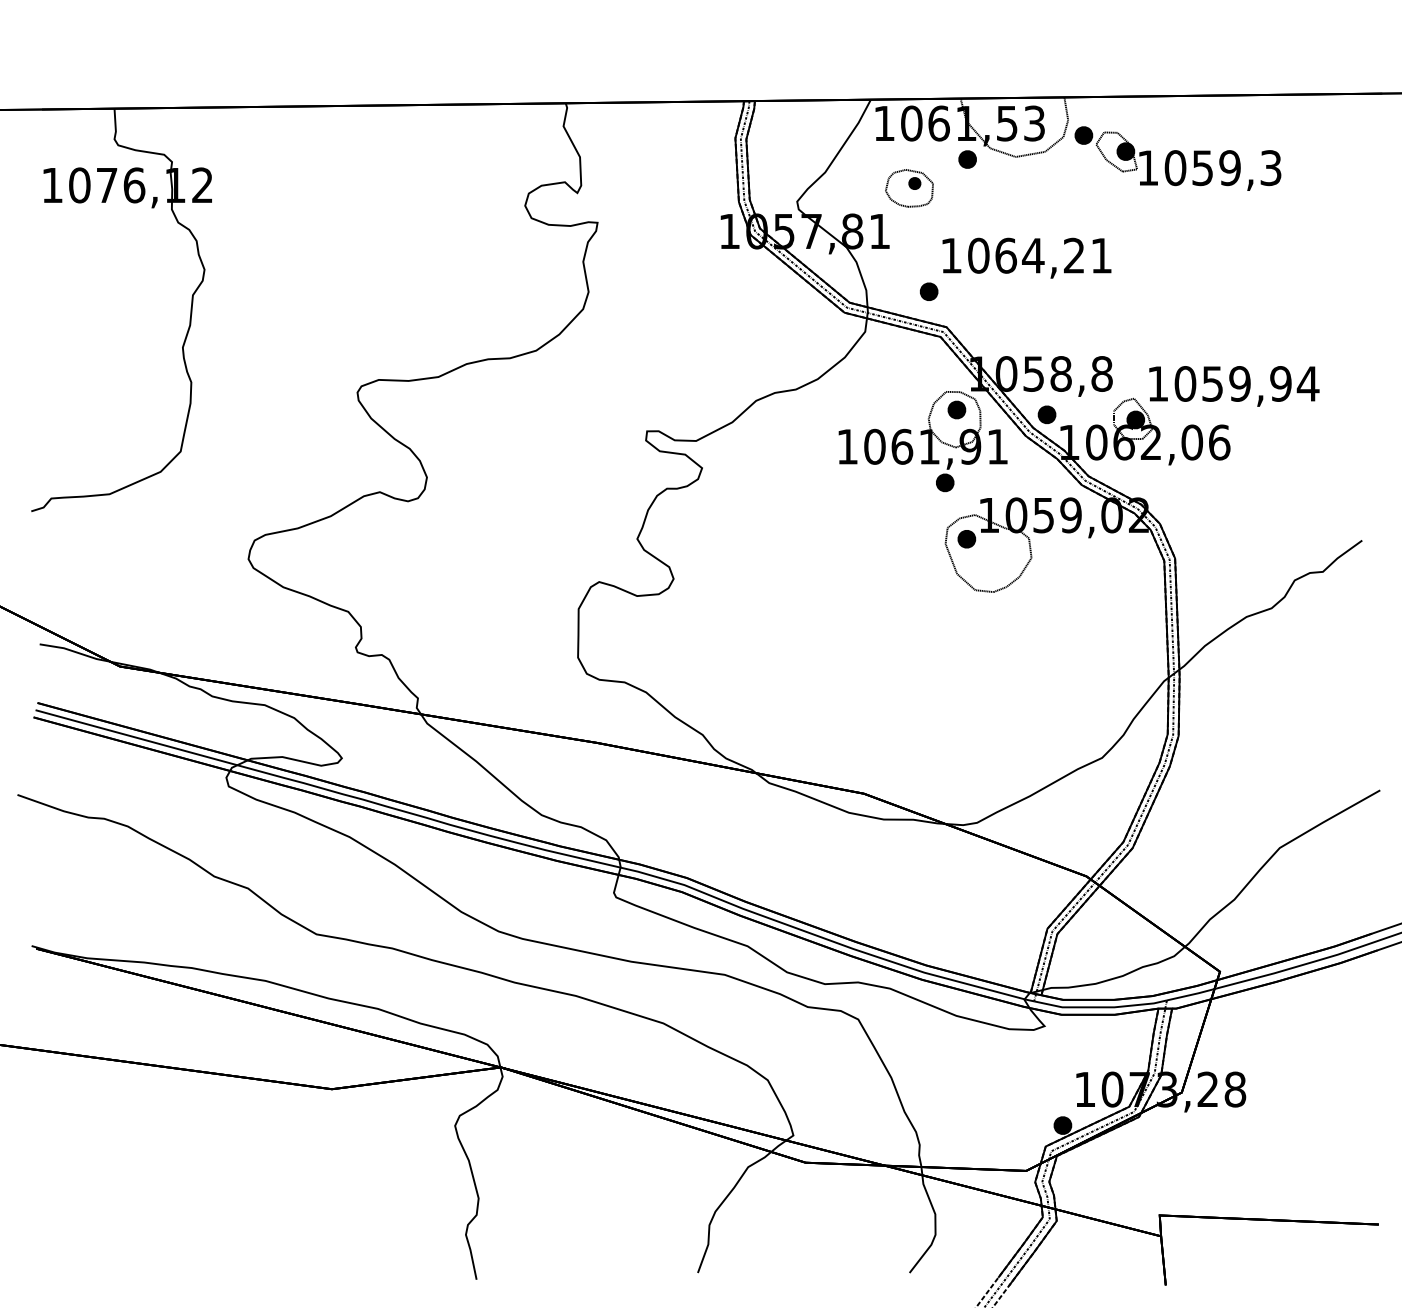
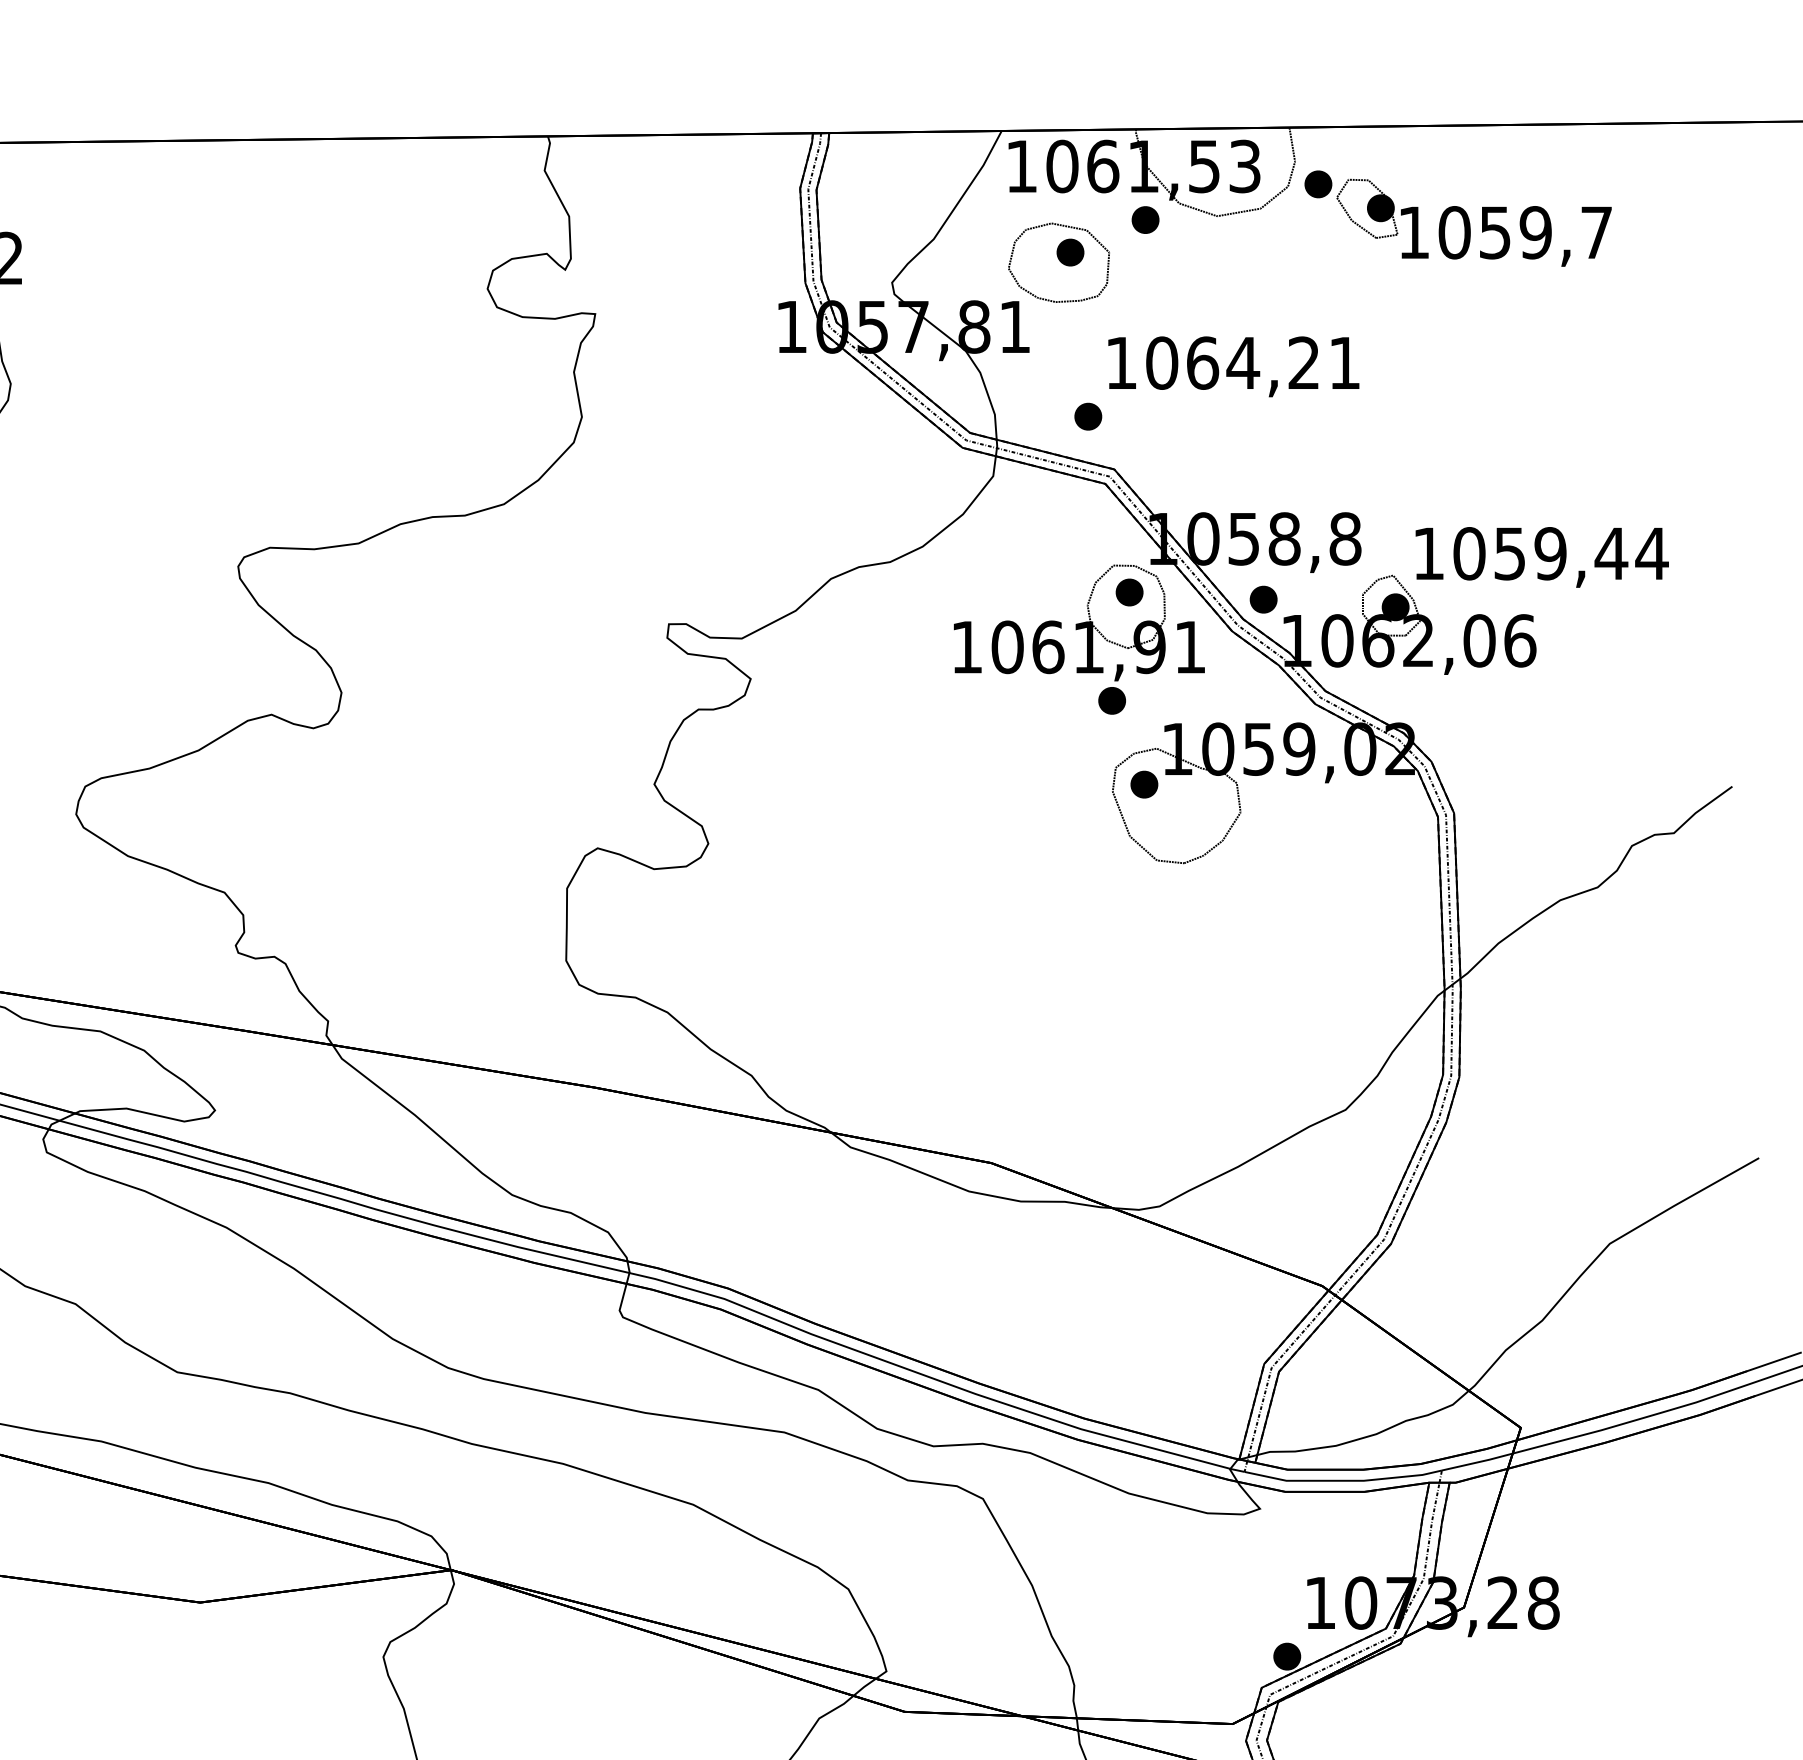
text: (1270, 168) -> (1595, 233), 1059,3 -> 1059,7
part: (909, 188) -> (1059, 263), size x1.43
text: (1280, 383) -> (1610, 553), 1059,94 -> 1059,44

